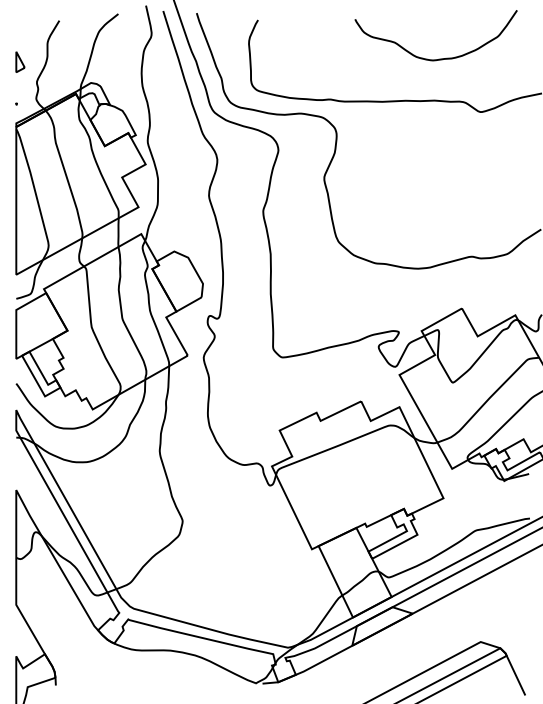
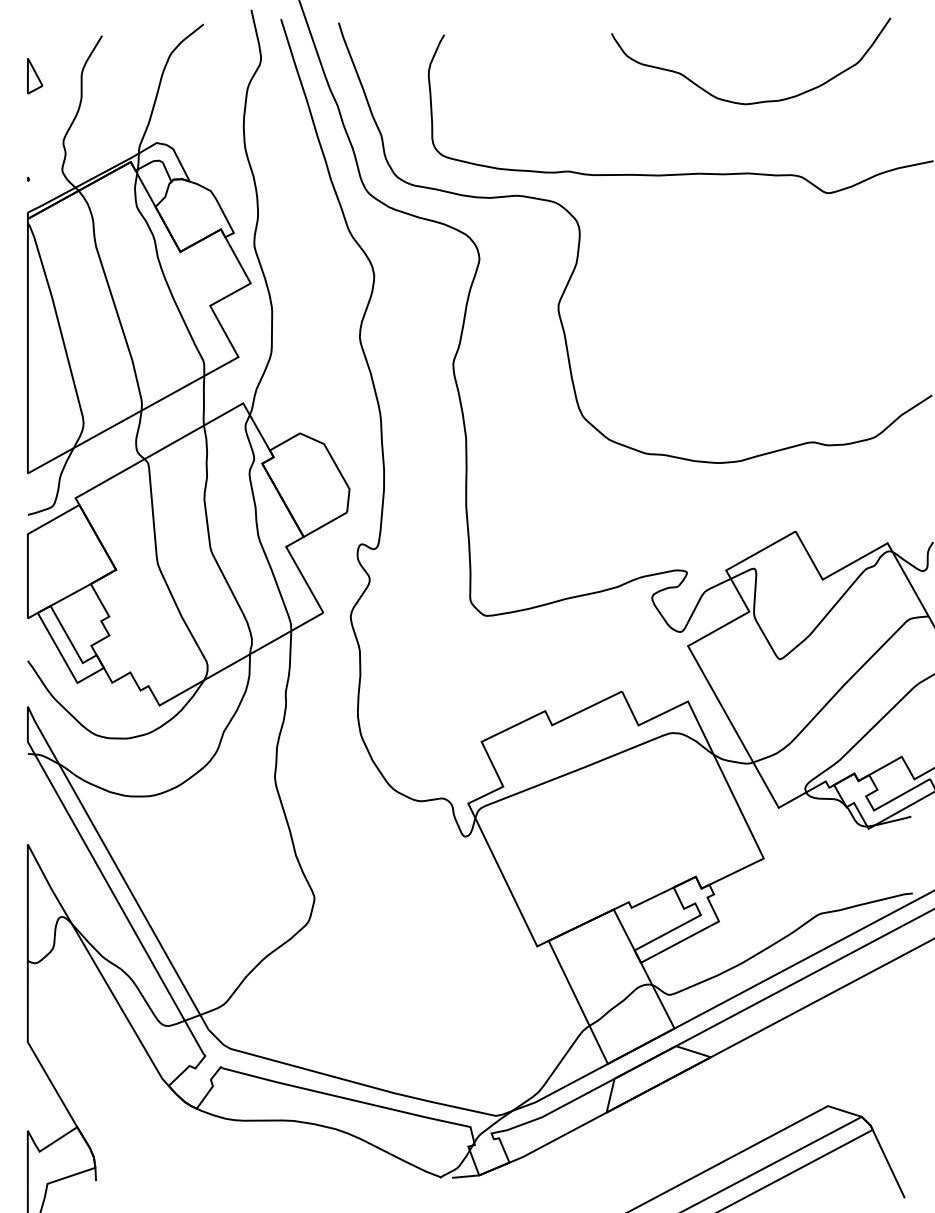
part: (20, 61) -> (35, 75), moved

